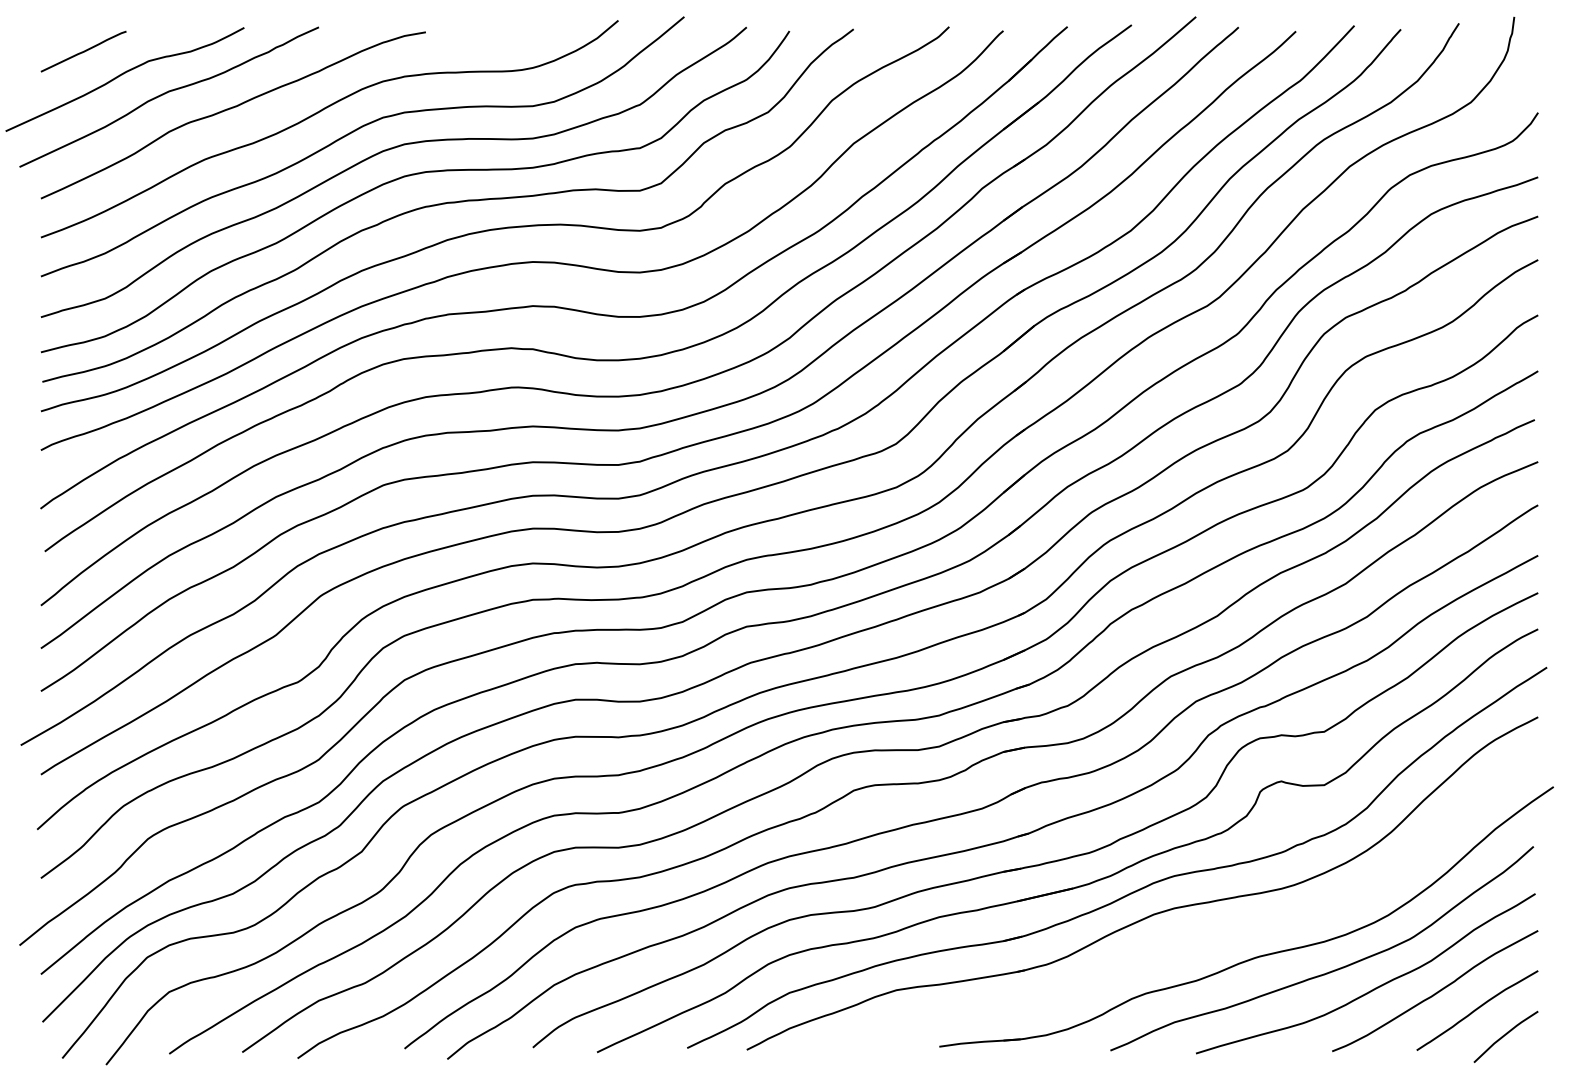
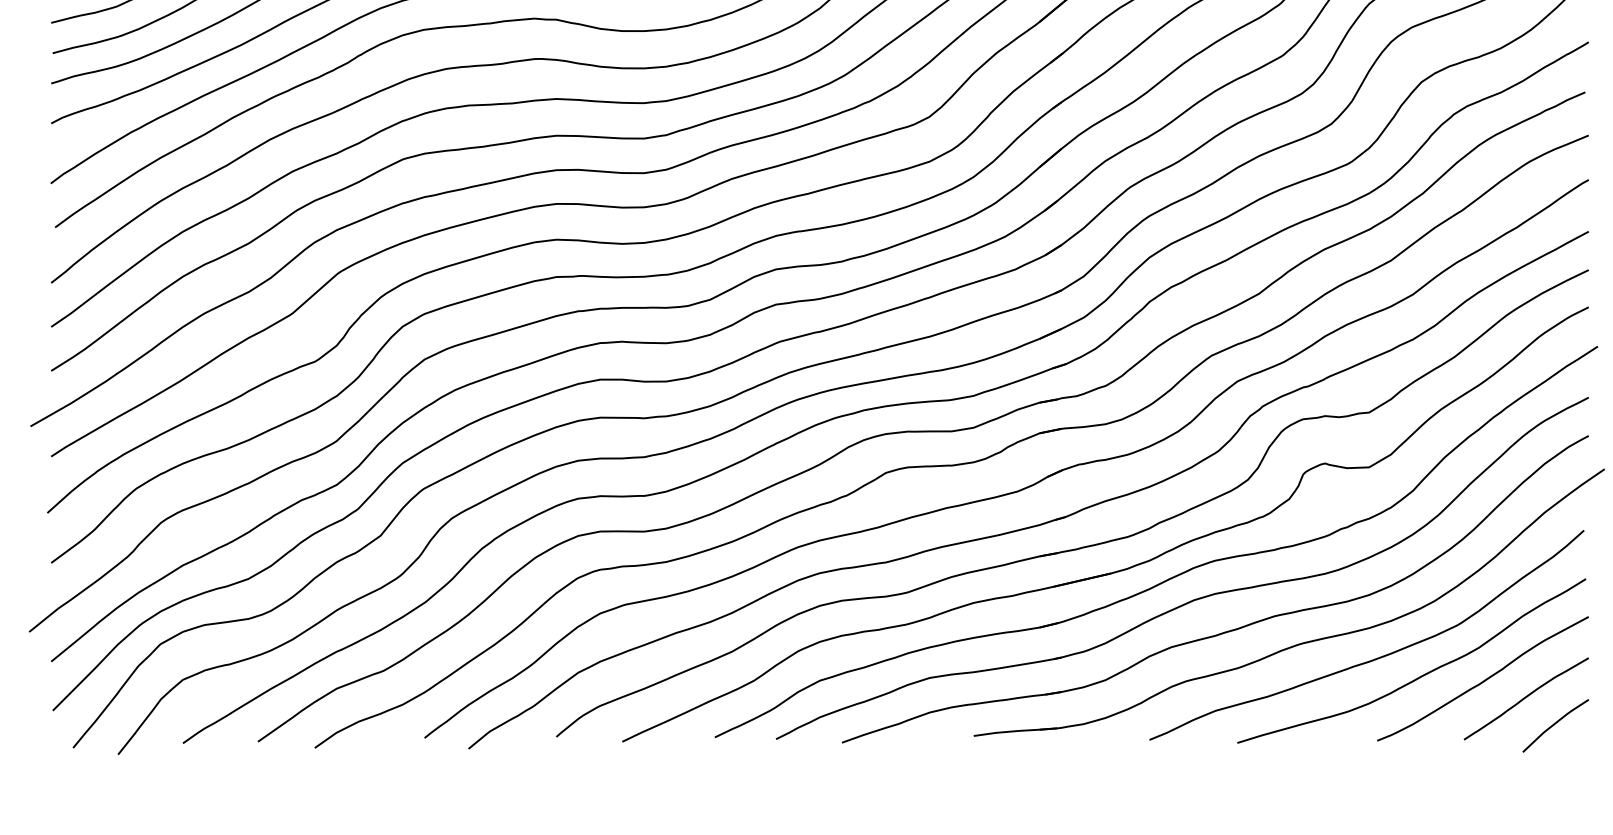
part: (1188, 943) -> (1229, 629), added

